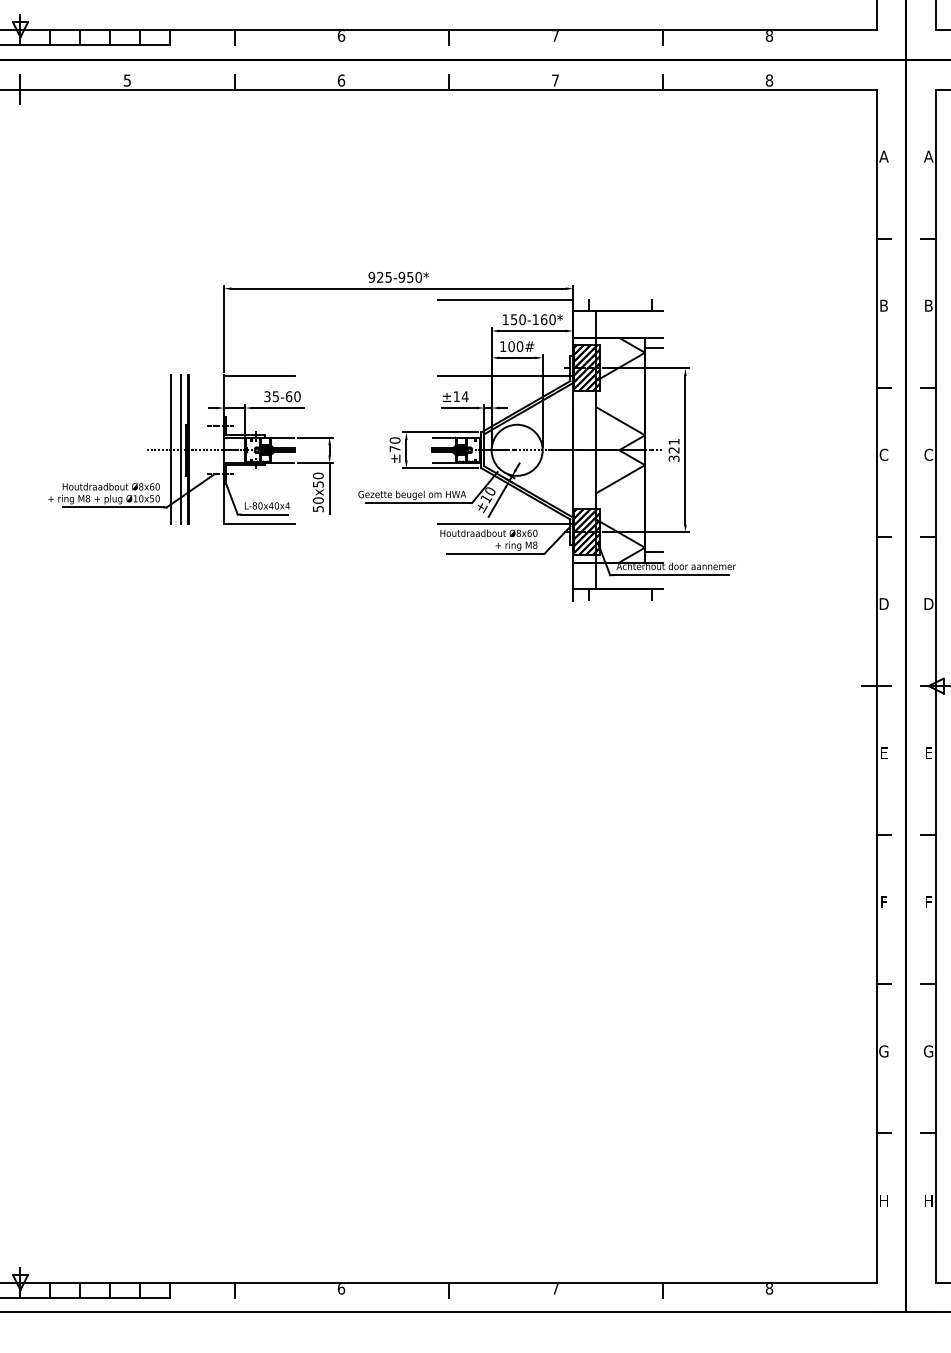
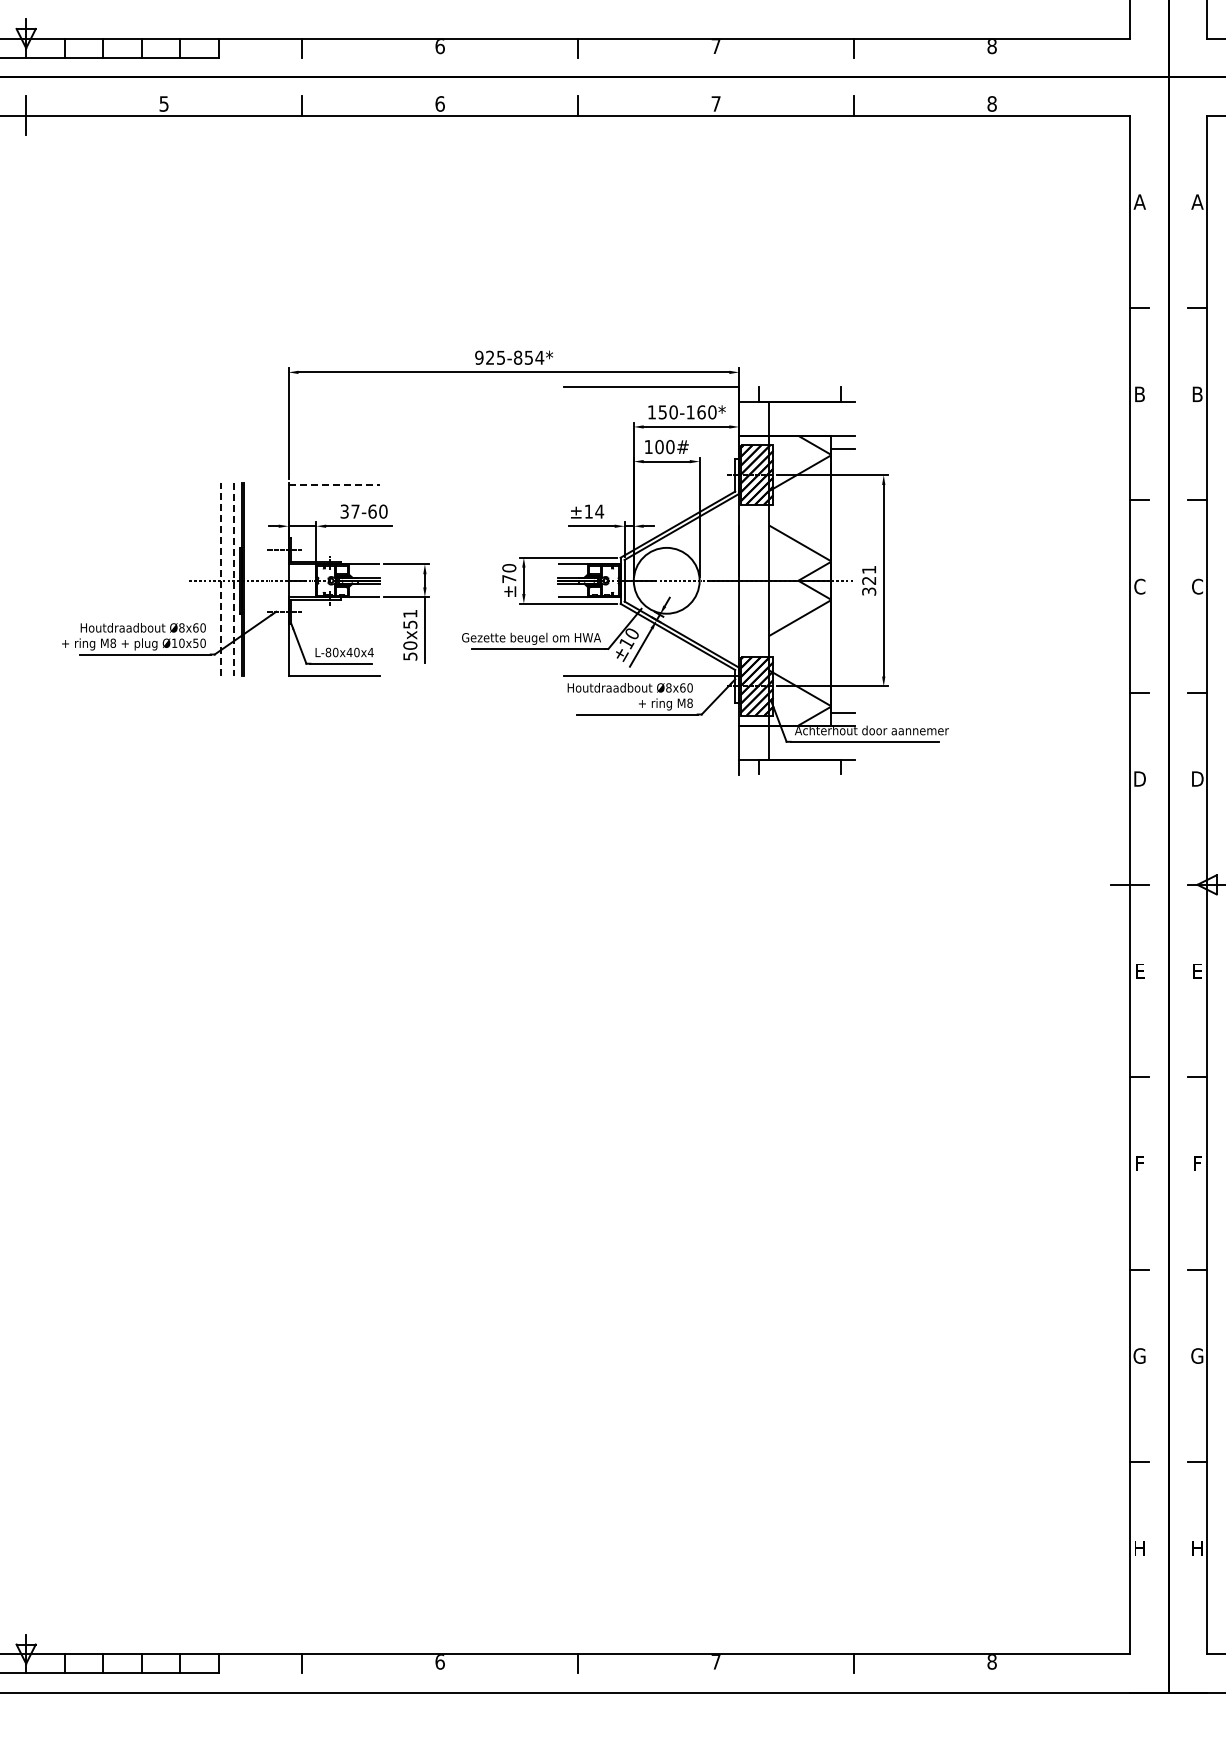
text: (409, 277) -> (528, 357), 925-950* -> 925-854*
line: (259, 376) -> (334, 485), solid -> dashed
line: (505, 376) -> (651, 485), removed
text: (275, 396) -> (355, 511), 35-60 -> 37-60
line: (171, 449) -> (220, 579), solid -> dashed
line: (181, 450) -> (233, 580), solid -> dashed
text: (318, 475) -> (410, 613), 50x50 -> 50x51

